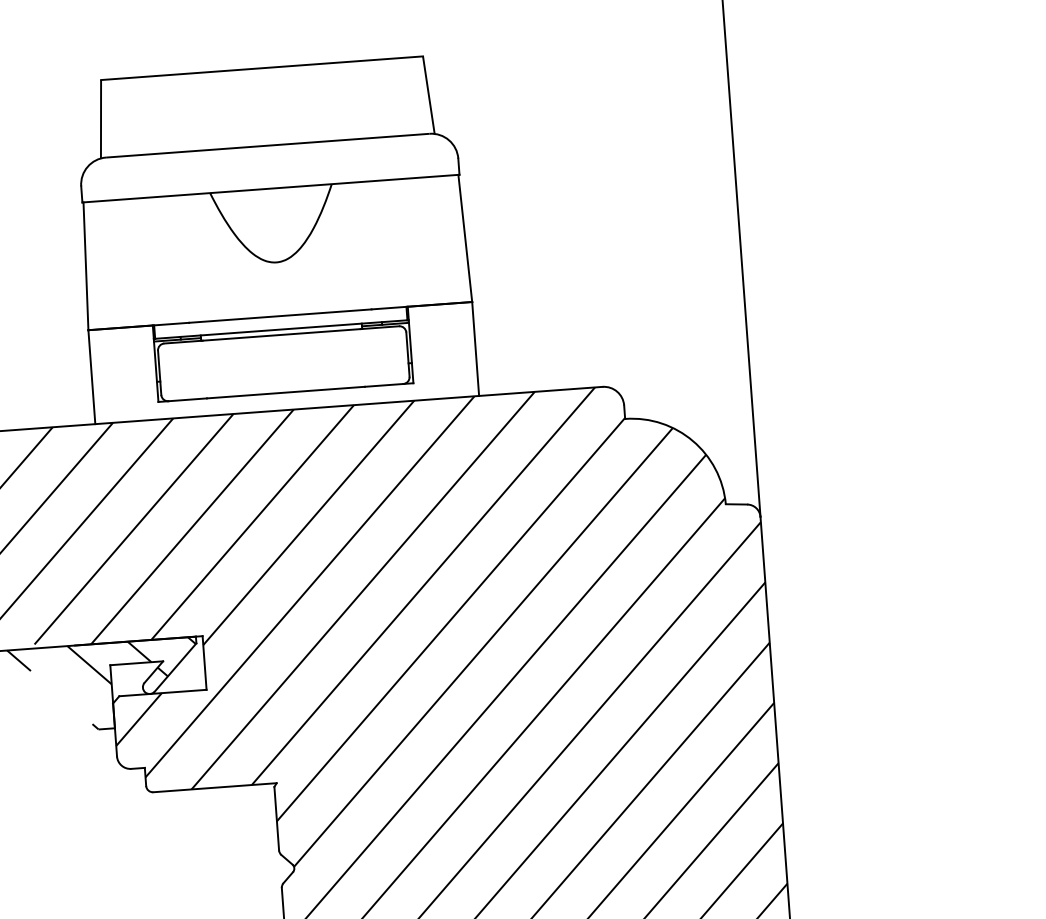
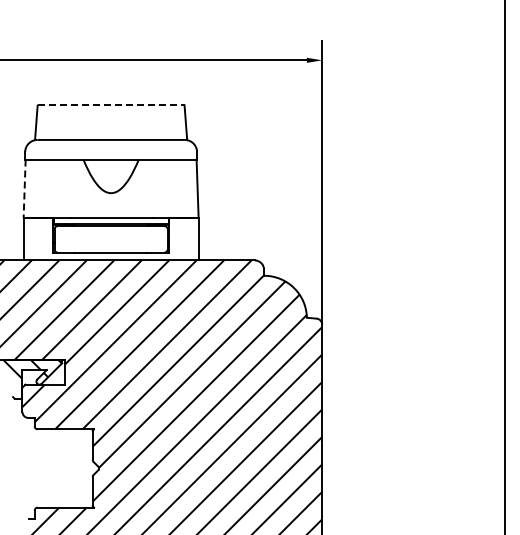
line: (262, 67) -> (111, 104), solid -> dashed
line: (85, 268) -> (24, 189), solid -> dashed

